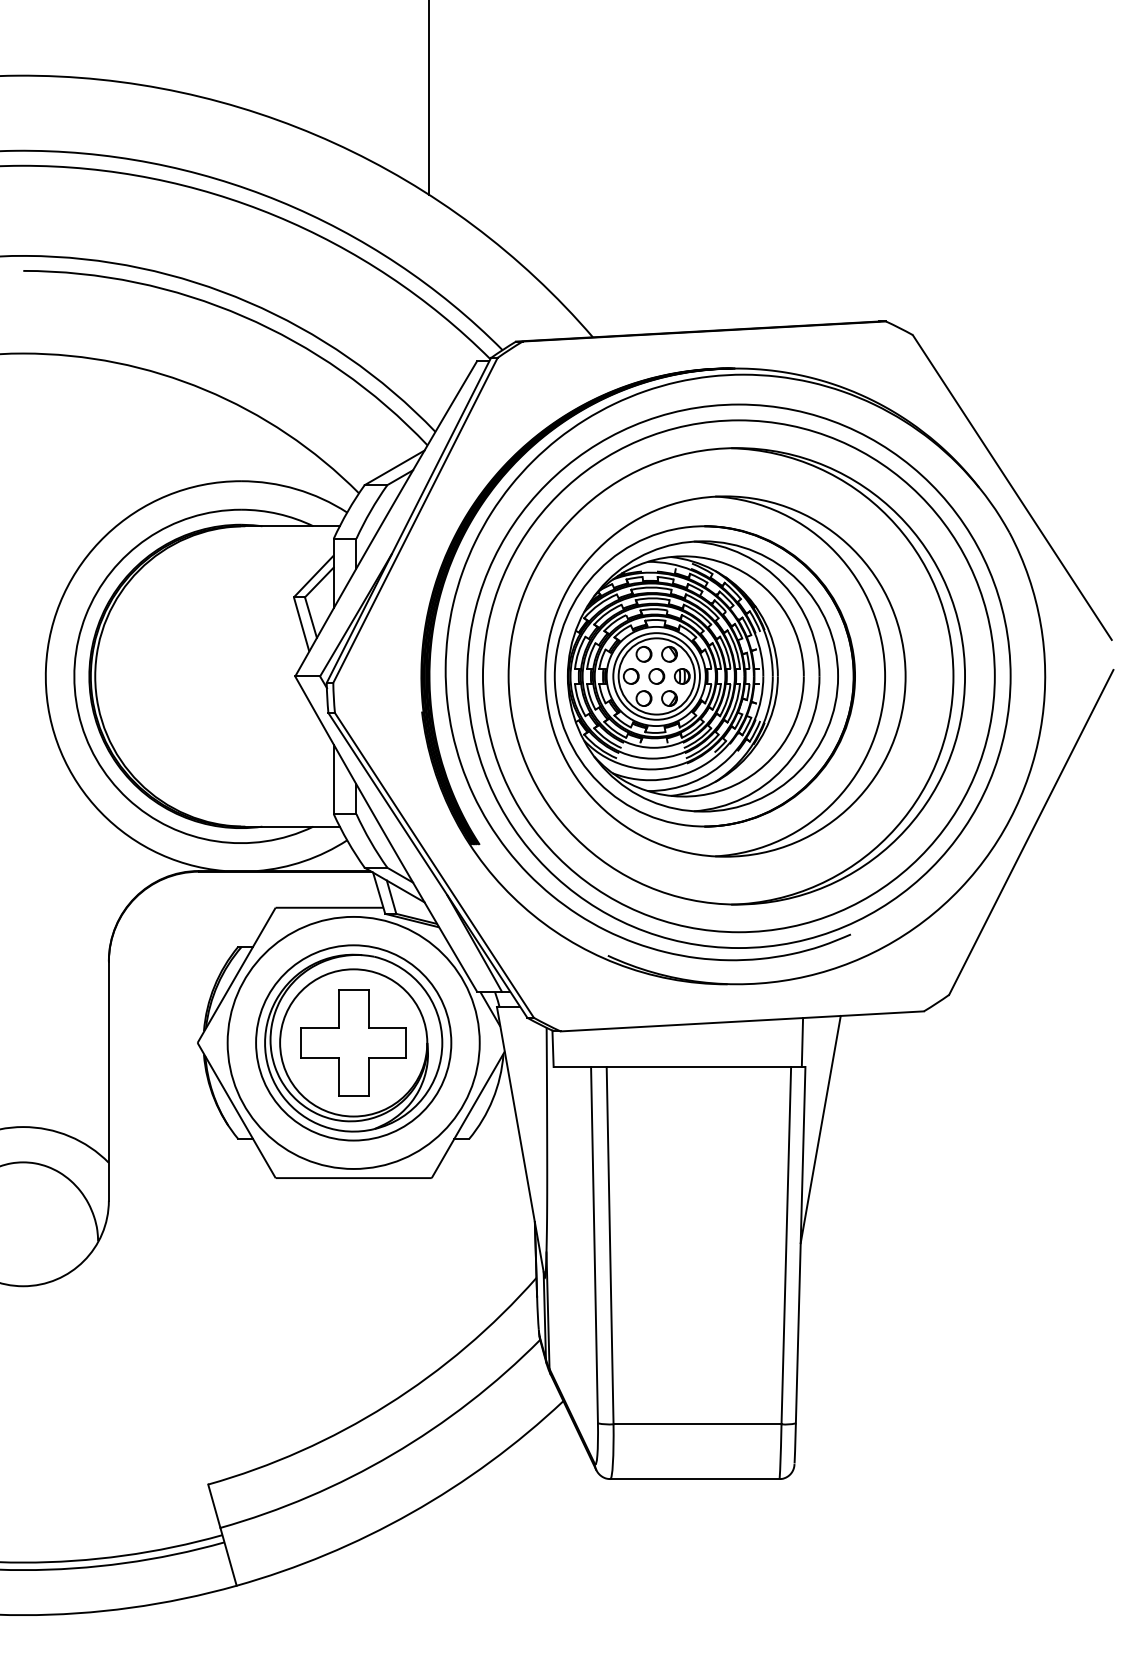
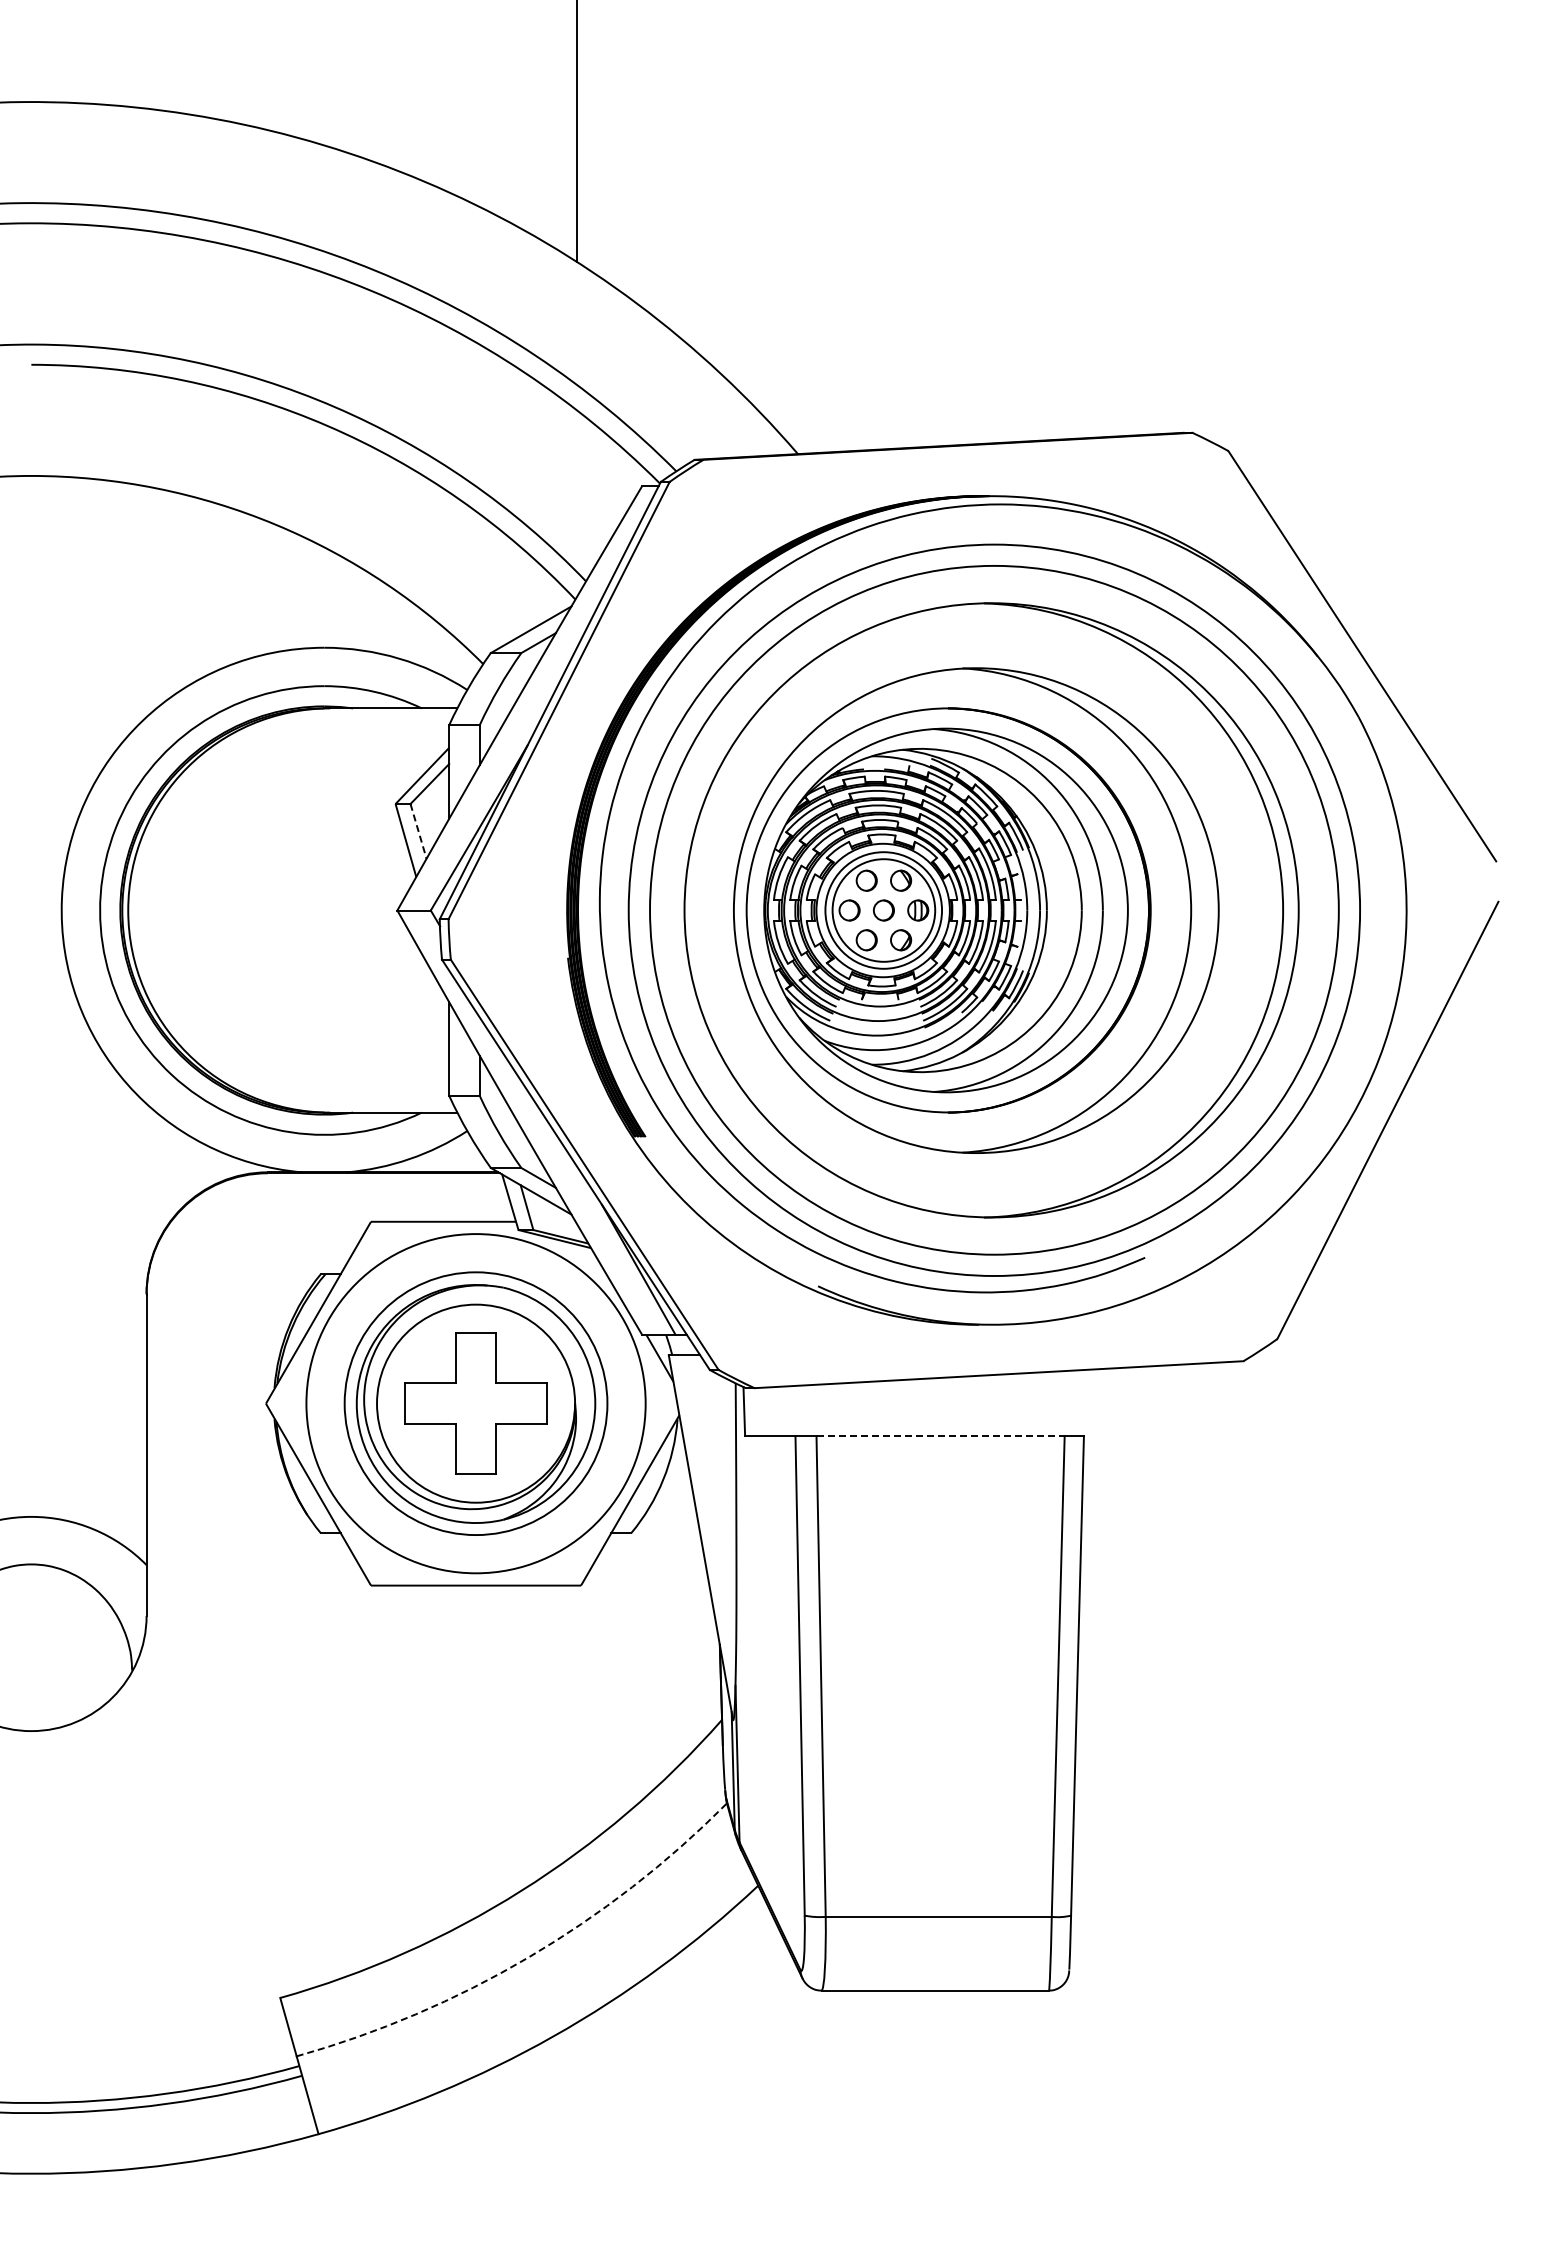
line: (310, 617) -> (418, 831), solid -> dashed
line: (802, 1042) -> (1079, 1403), removed
line: (699, 1067) -> (941, 1436), solid -> dashed
line: (820, 1129) -> (1104, 1520), removed
arc: (392, 1454) -> (528, 1957), solid -> dashed

